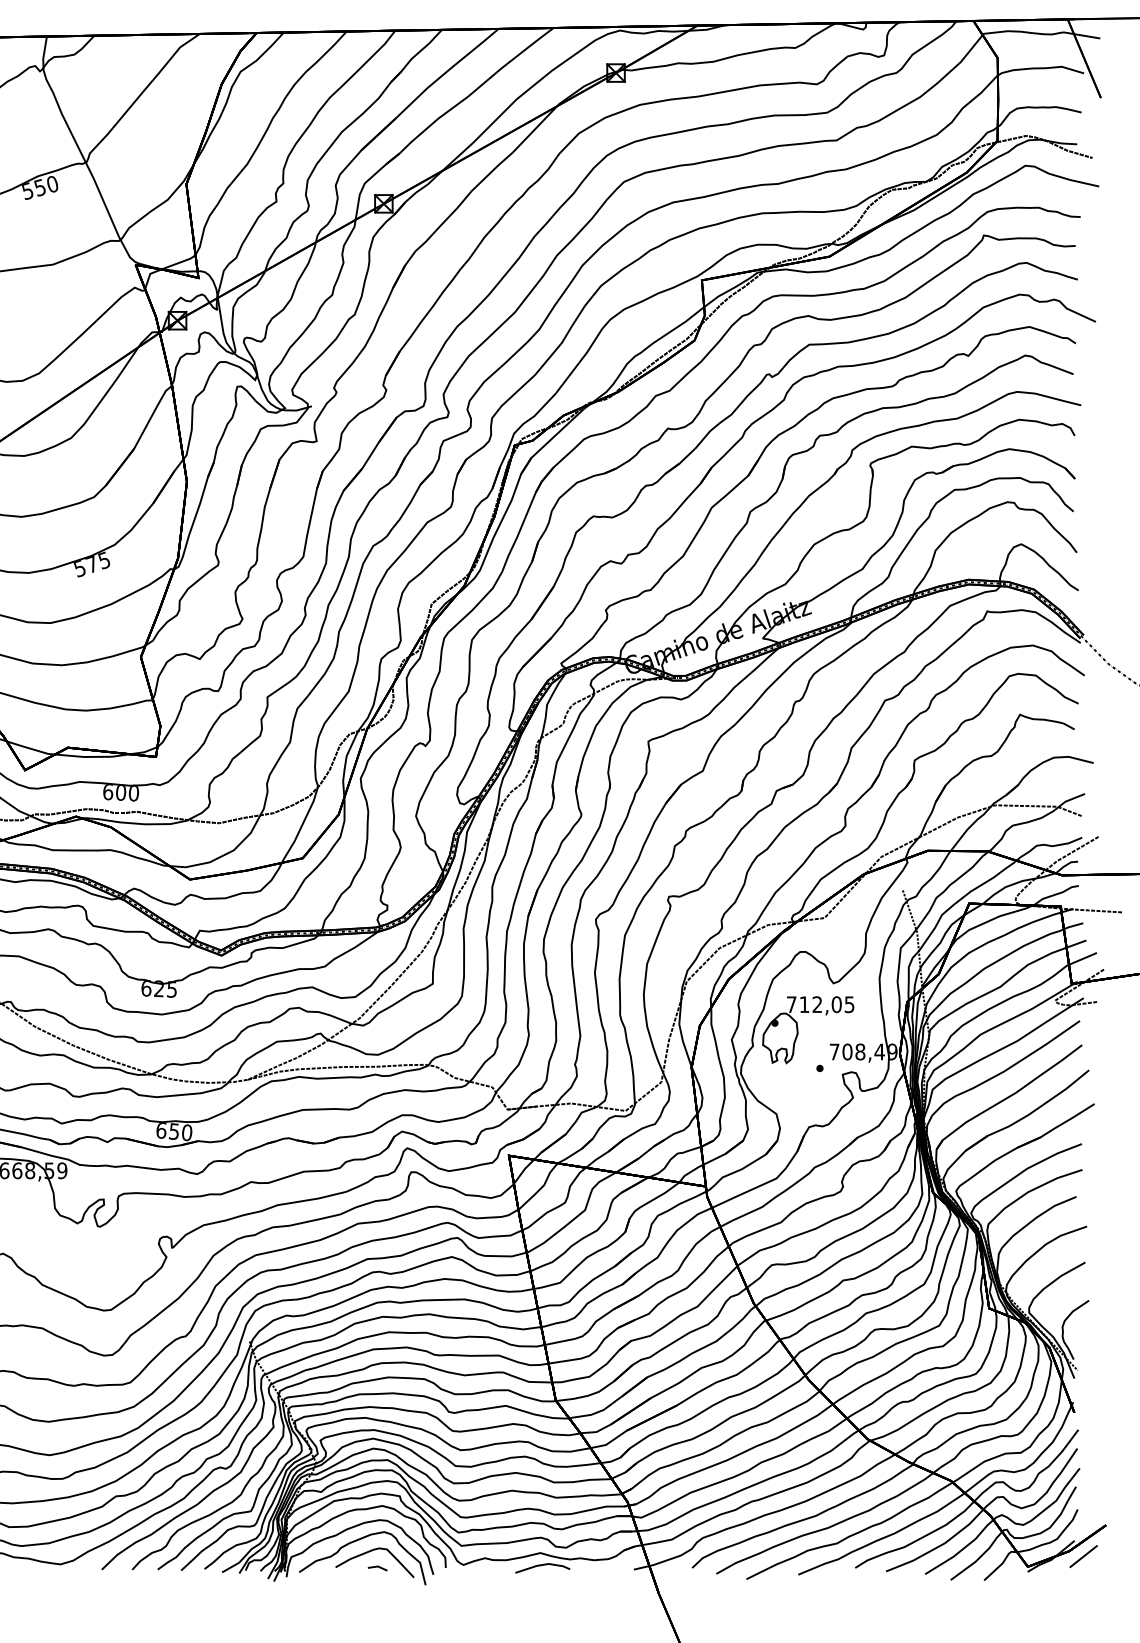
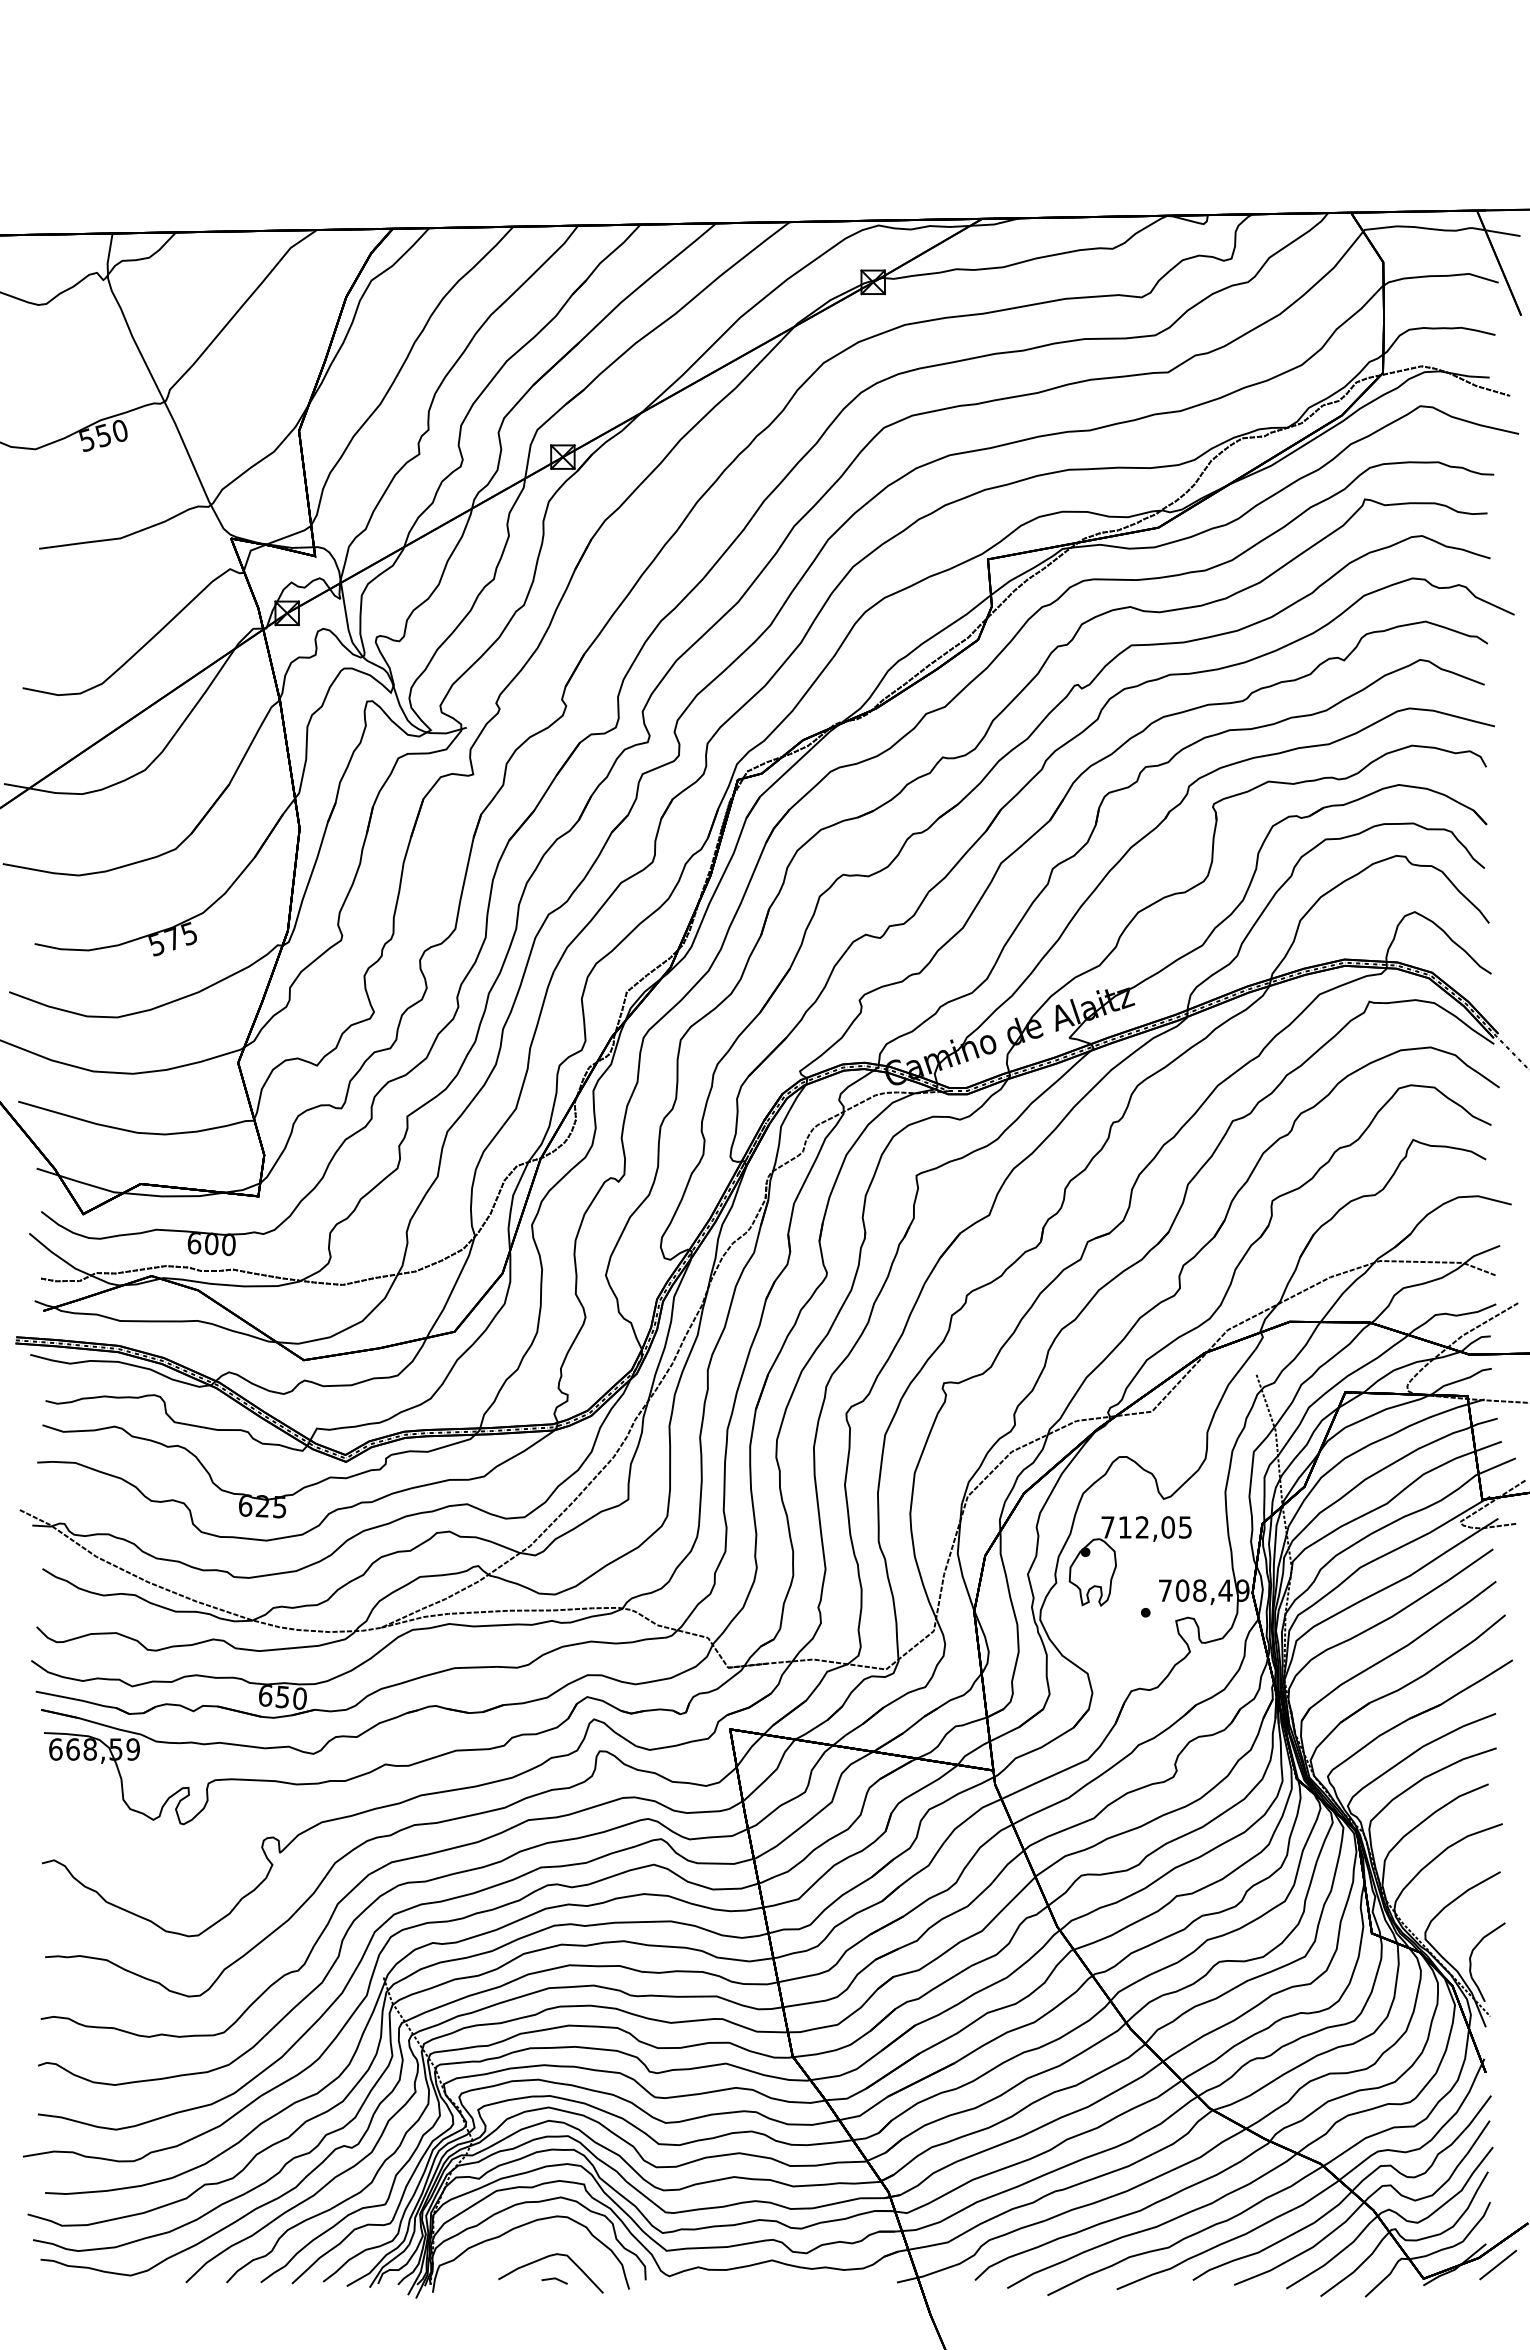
curve: (357, 1541) -> (527, 2244), removed
line: (542, 1565) -> (775, 2277), removed

